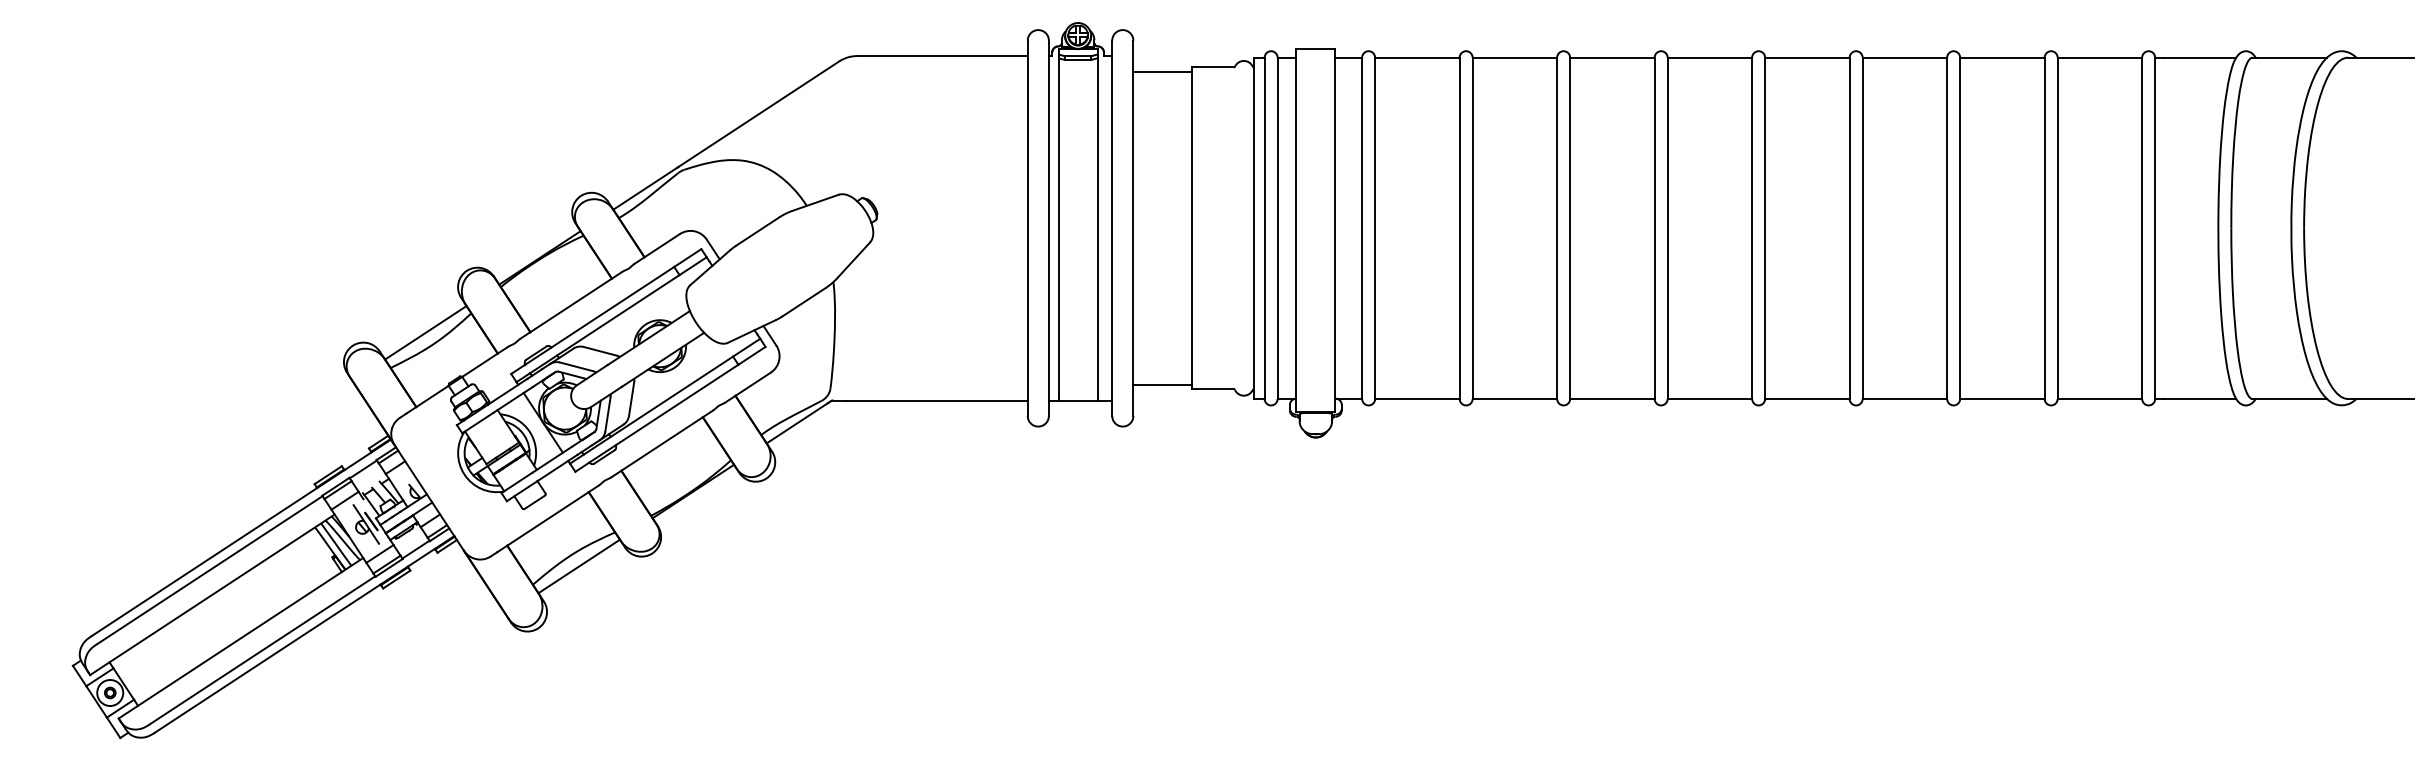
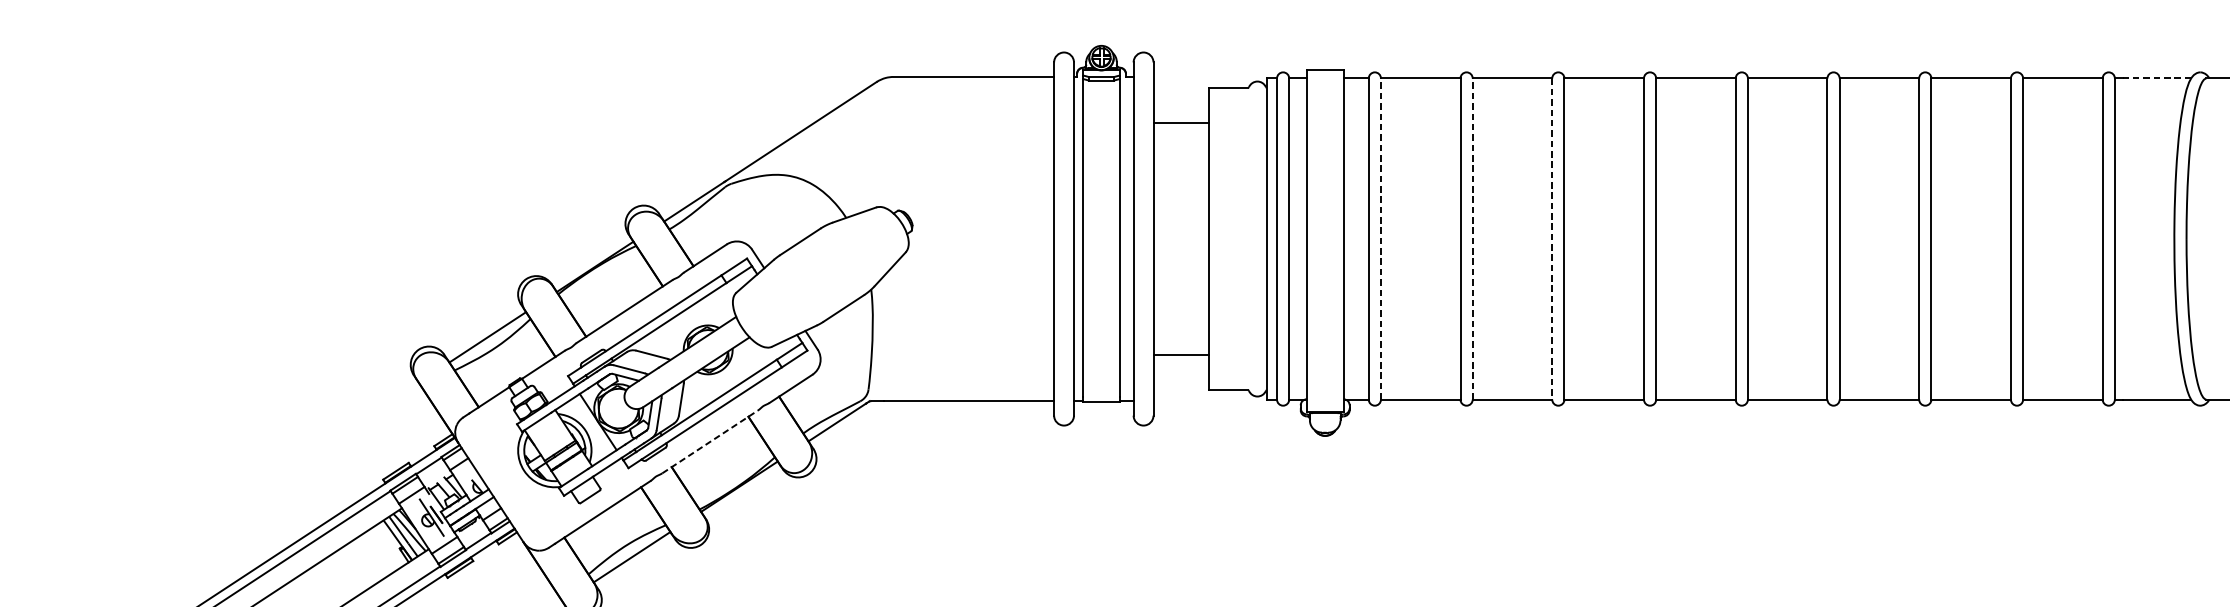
line: (2199, 57) -> (2156, 78), solid -> dashed
line: (1162, 71) -> (1180, 122), moved
line: (1375, 228) -> (1381, 239), solid -> dashed
line: (1472, 228) -> (1472, 239), solid -> dashed
line: (1557, 228) -> (1552, 239), solid -> dashed
line: (1162, 385) -> (1180, 354), moved
line: (662, 444) -> (710, 442), solid -> dashed

